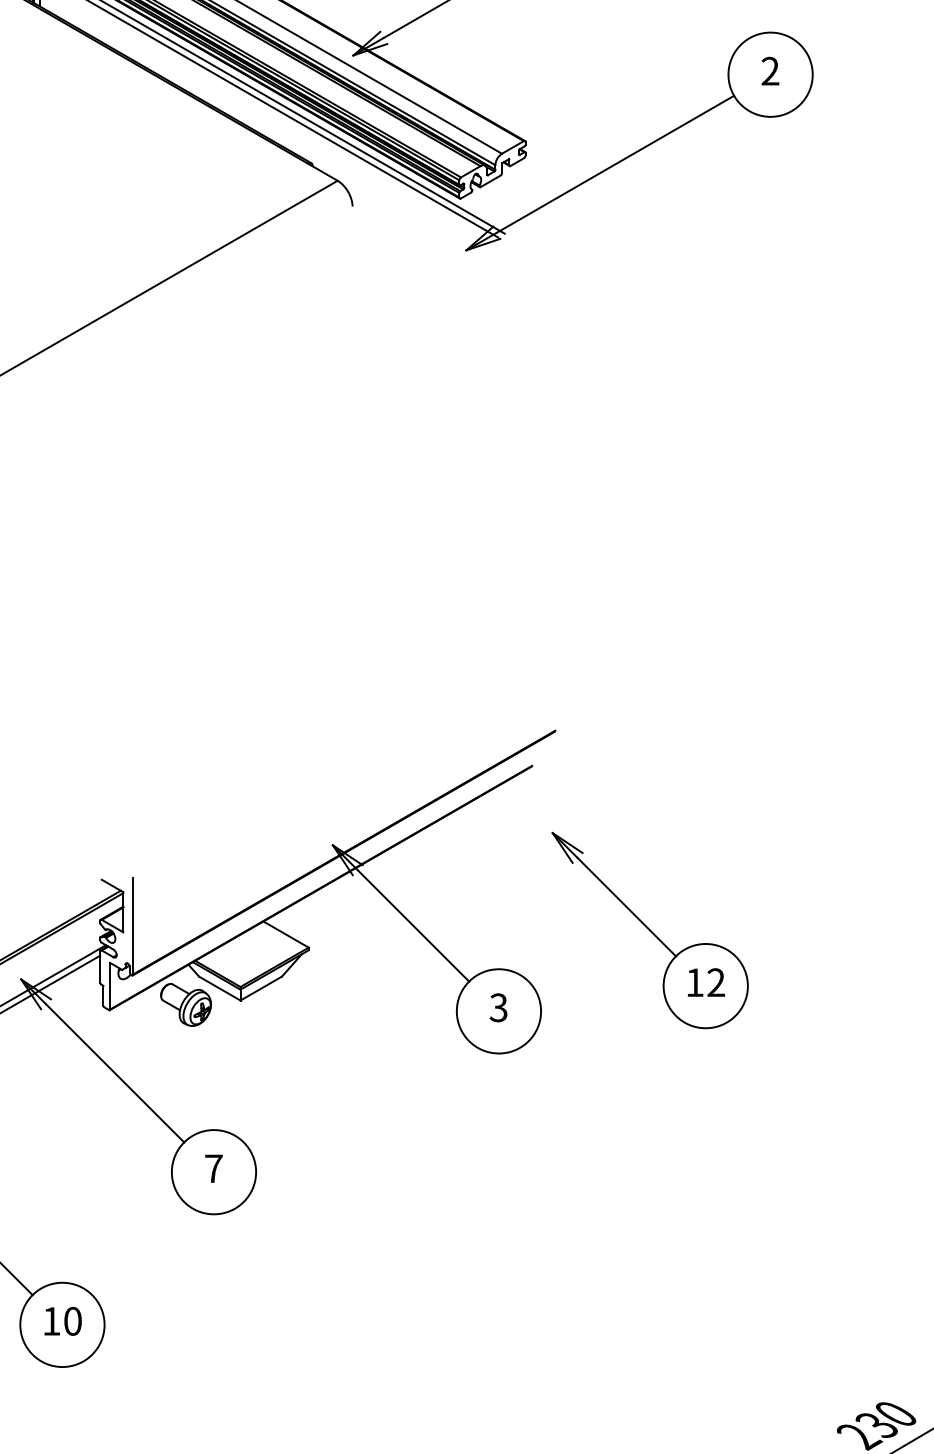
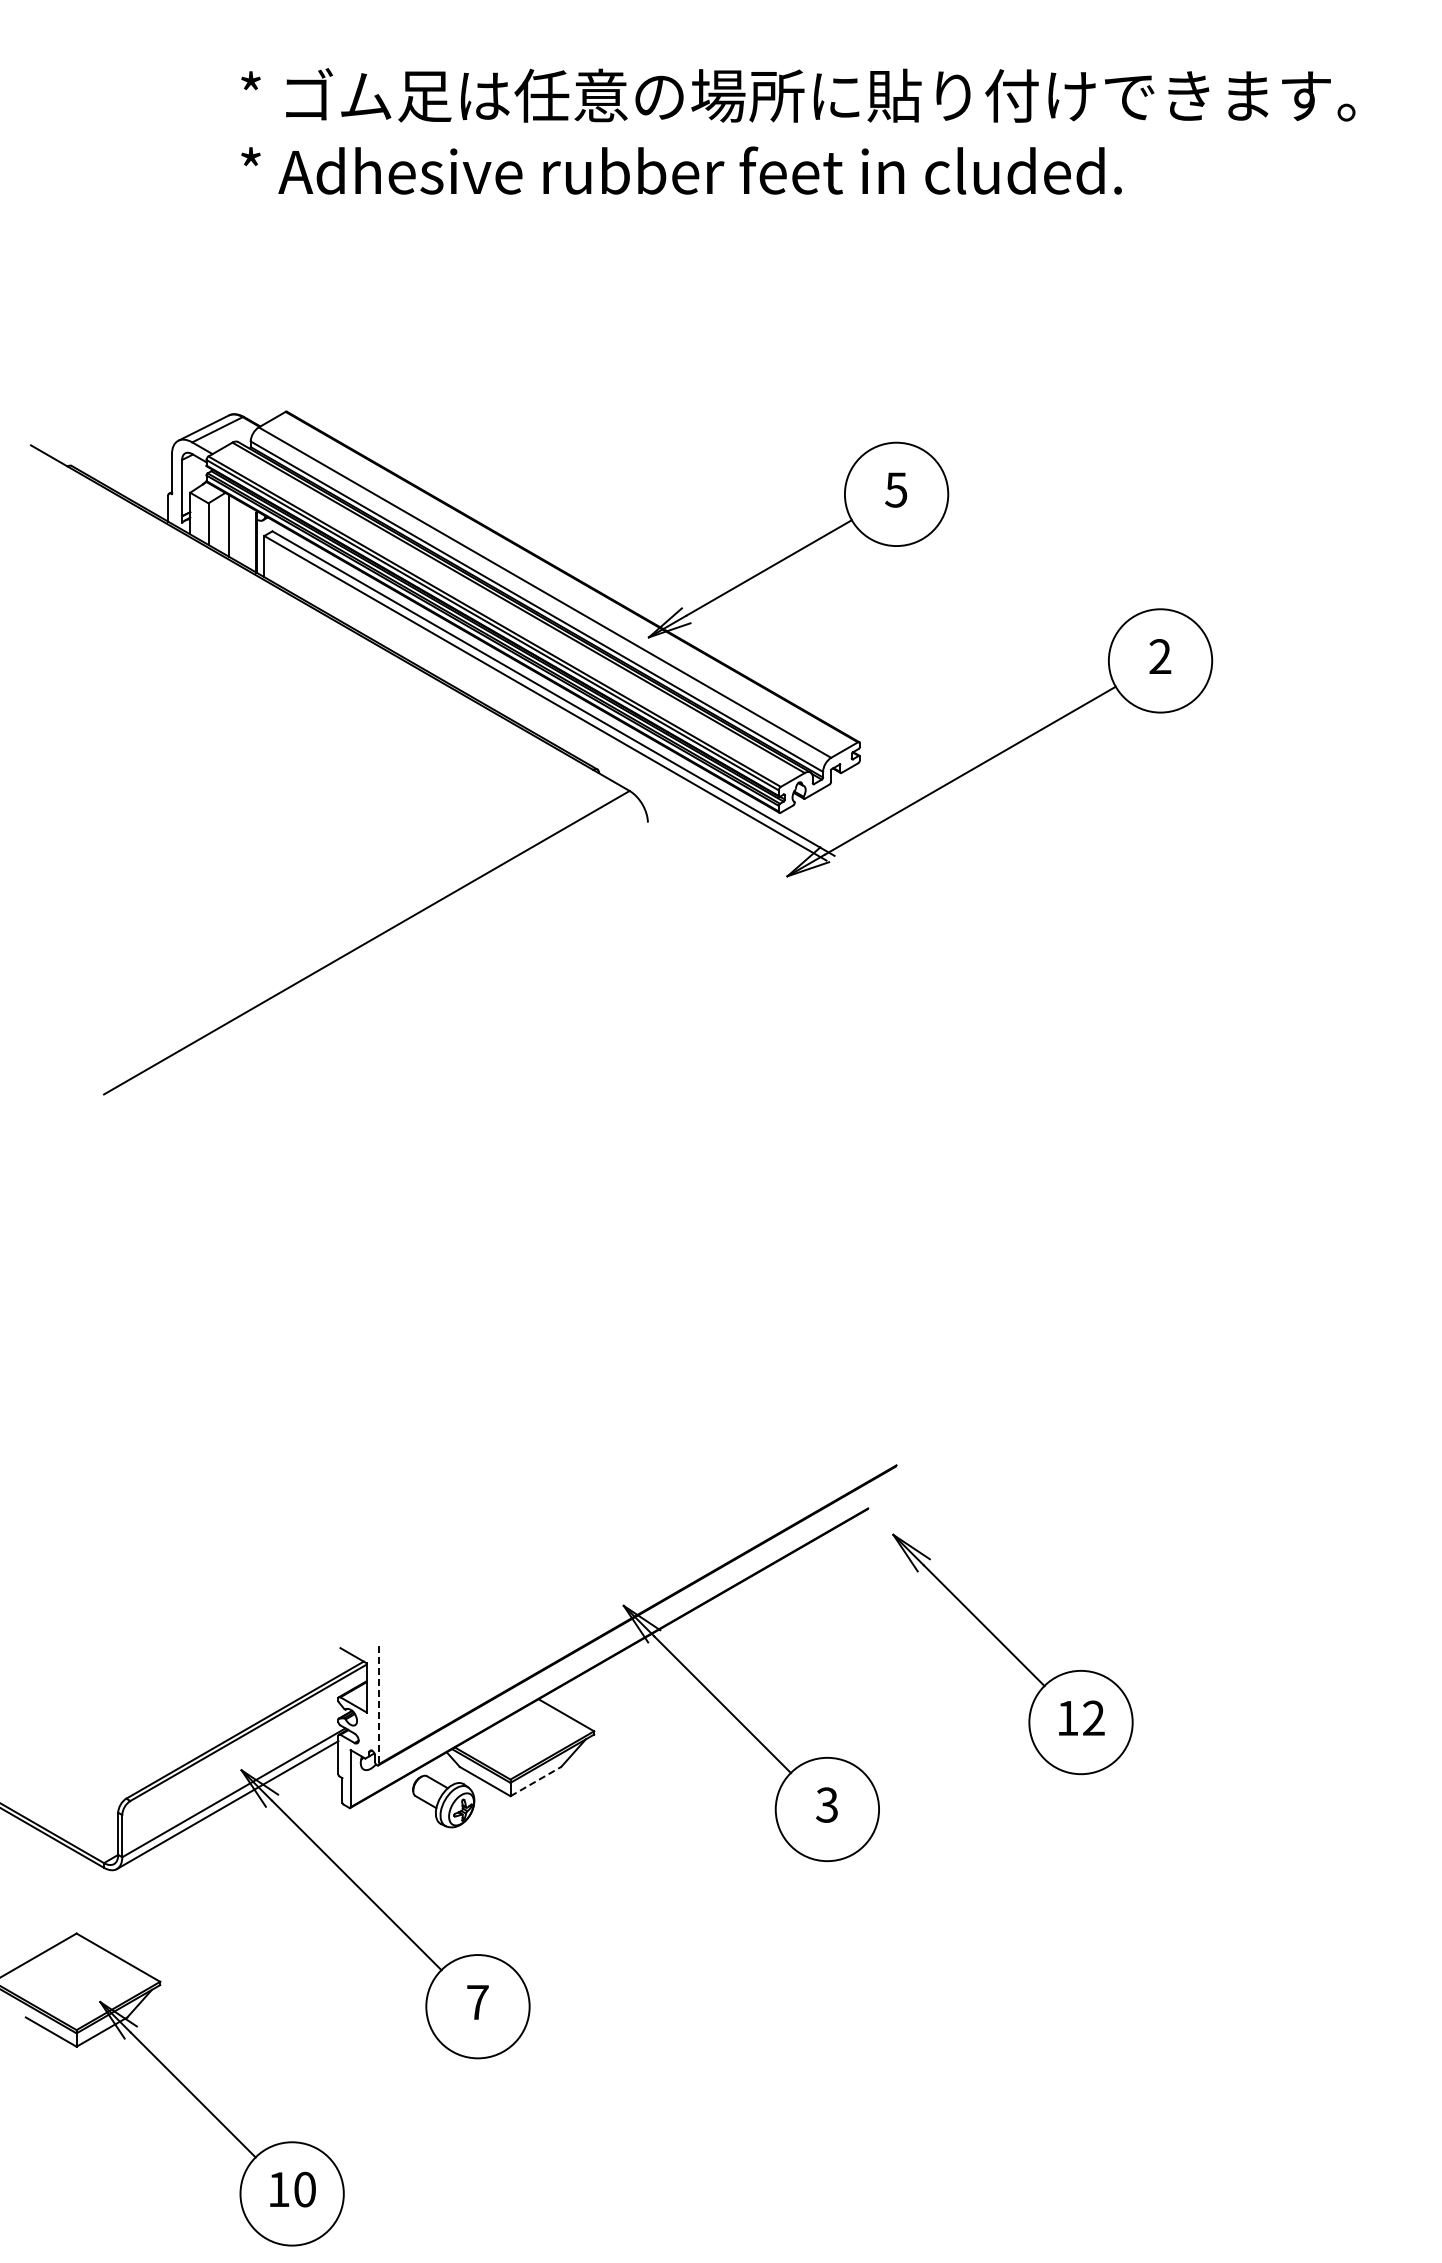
line: (133, 926) -> (379, 1705), solid -> dashed
part: (649, 930) -> (1012, 1654), moved
line: (261, 988) -> (536, 1781), solid -> dashed

